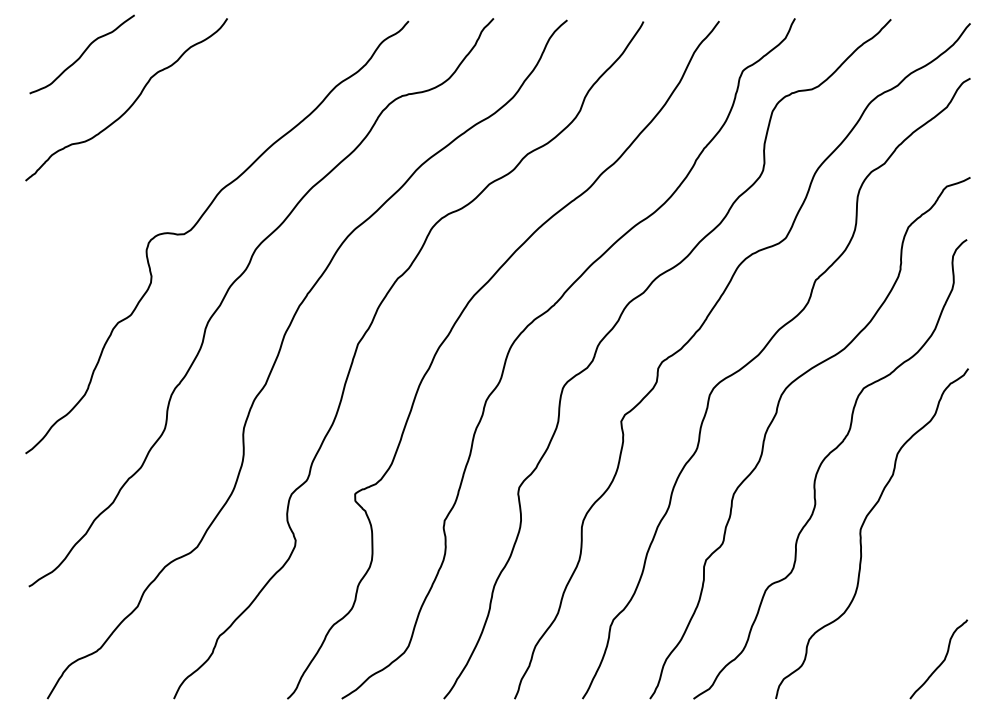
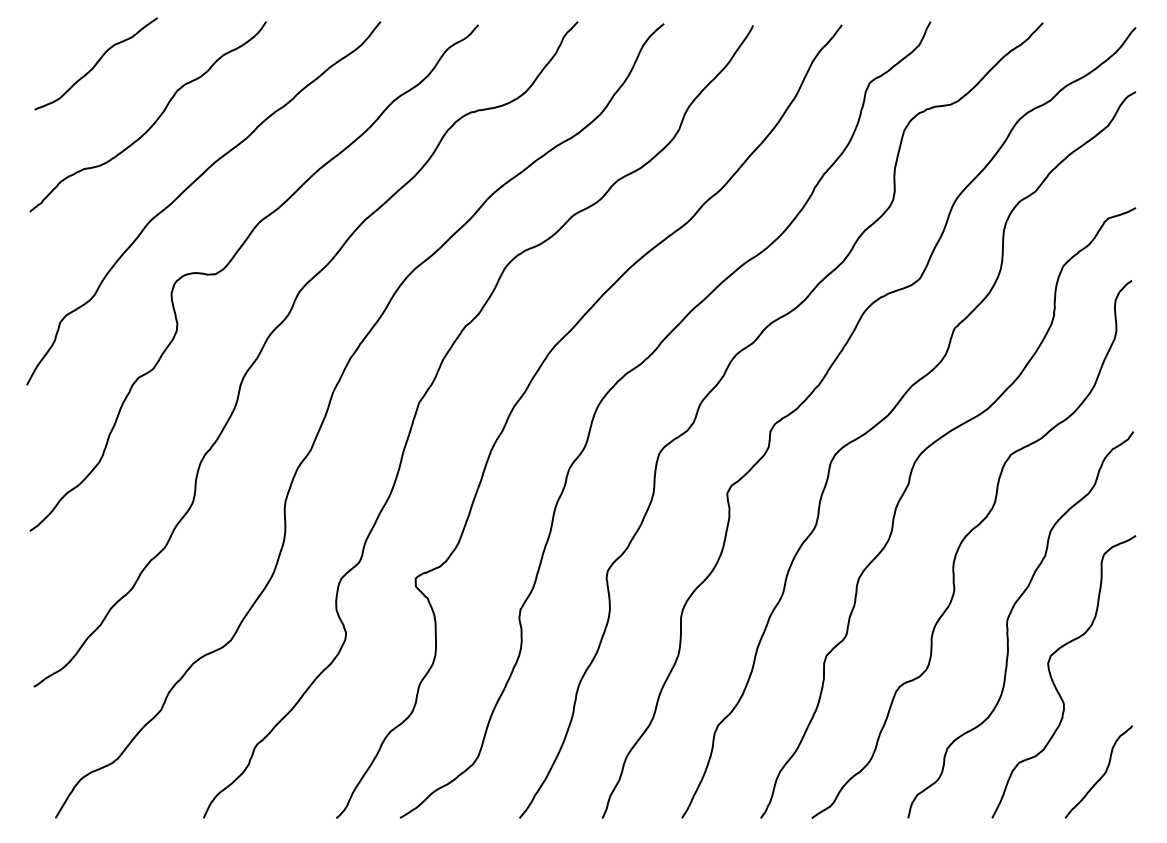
curve: (161, 160) -> (189, 187), added
curve: (900, 581) -> (1054, 680), added

